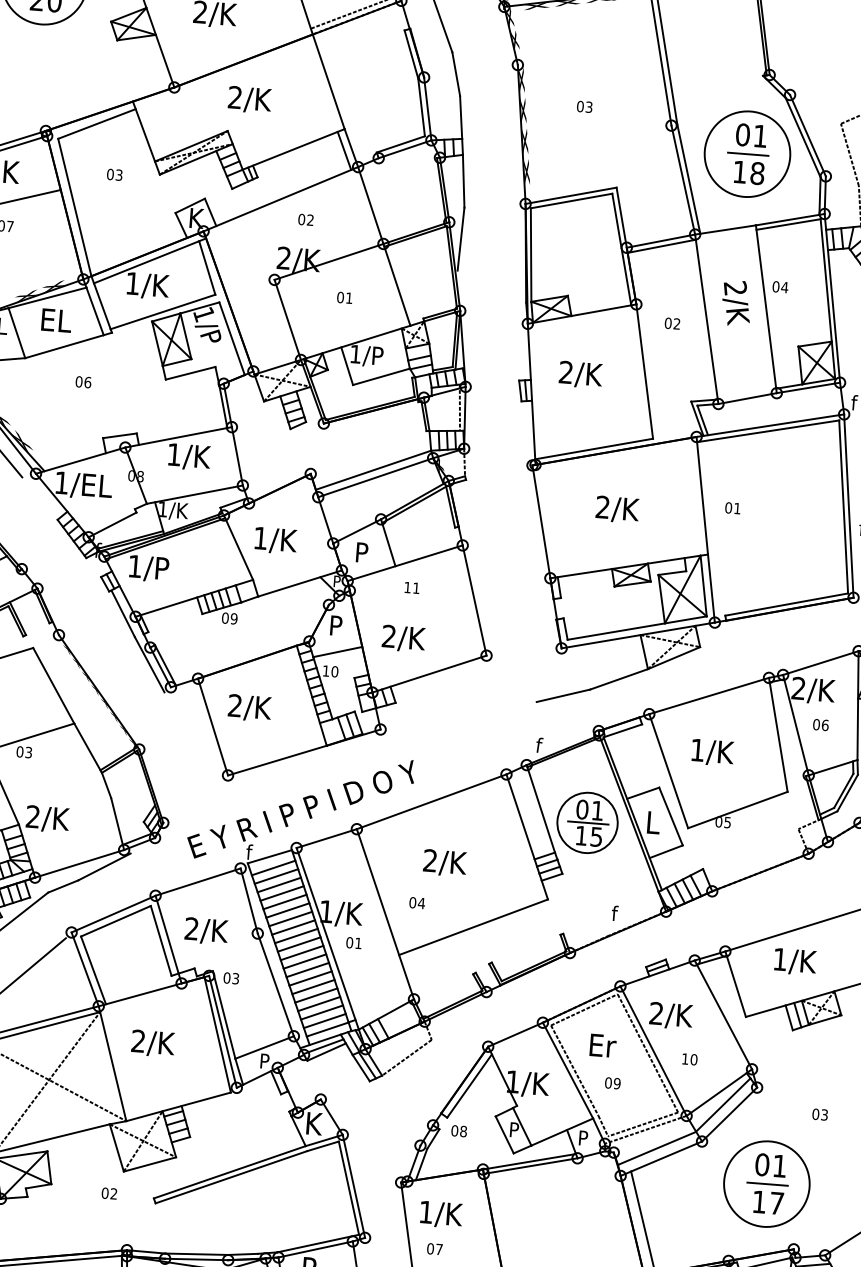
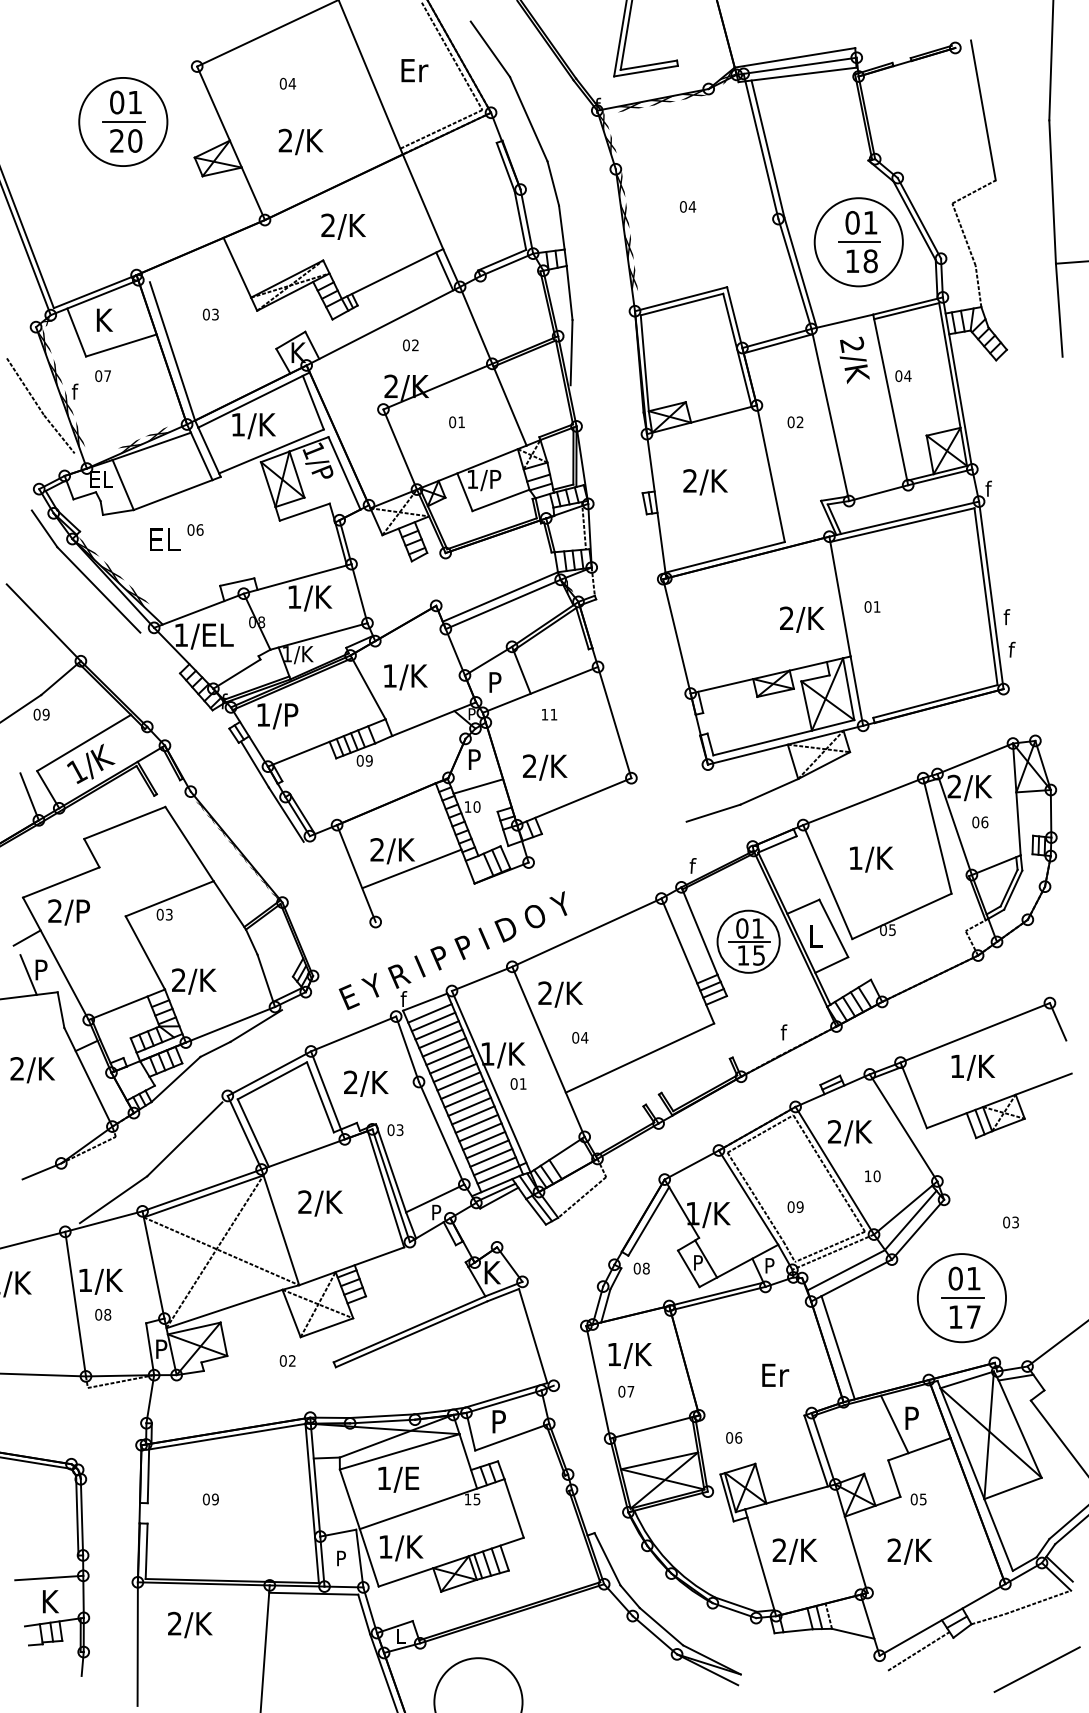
text: (589, 106) -> (692, 206), 03 -> 04
line: (97, 123) -> (188, 263), removed
text: (736, 302) -> (854, 359), moved
text: (57, 320) -> (165, 539), moved
text: (617, 509) -> (802, 619), moved
line: (276, 760) -> (411, 868), moved
text: (444, 863) -> (560, 994), moved
text: (603, 1044) -> (775, 1374), moved
line: (353, 1186) -> (537, 1333), removed

